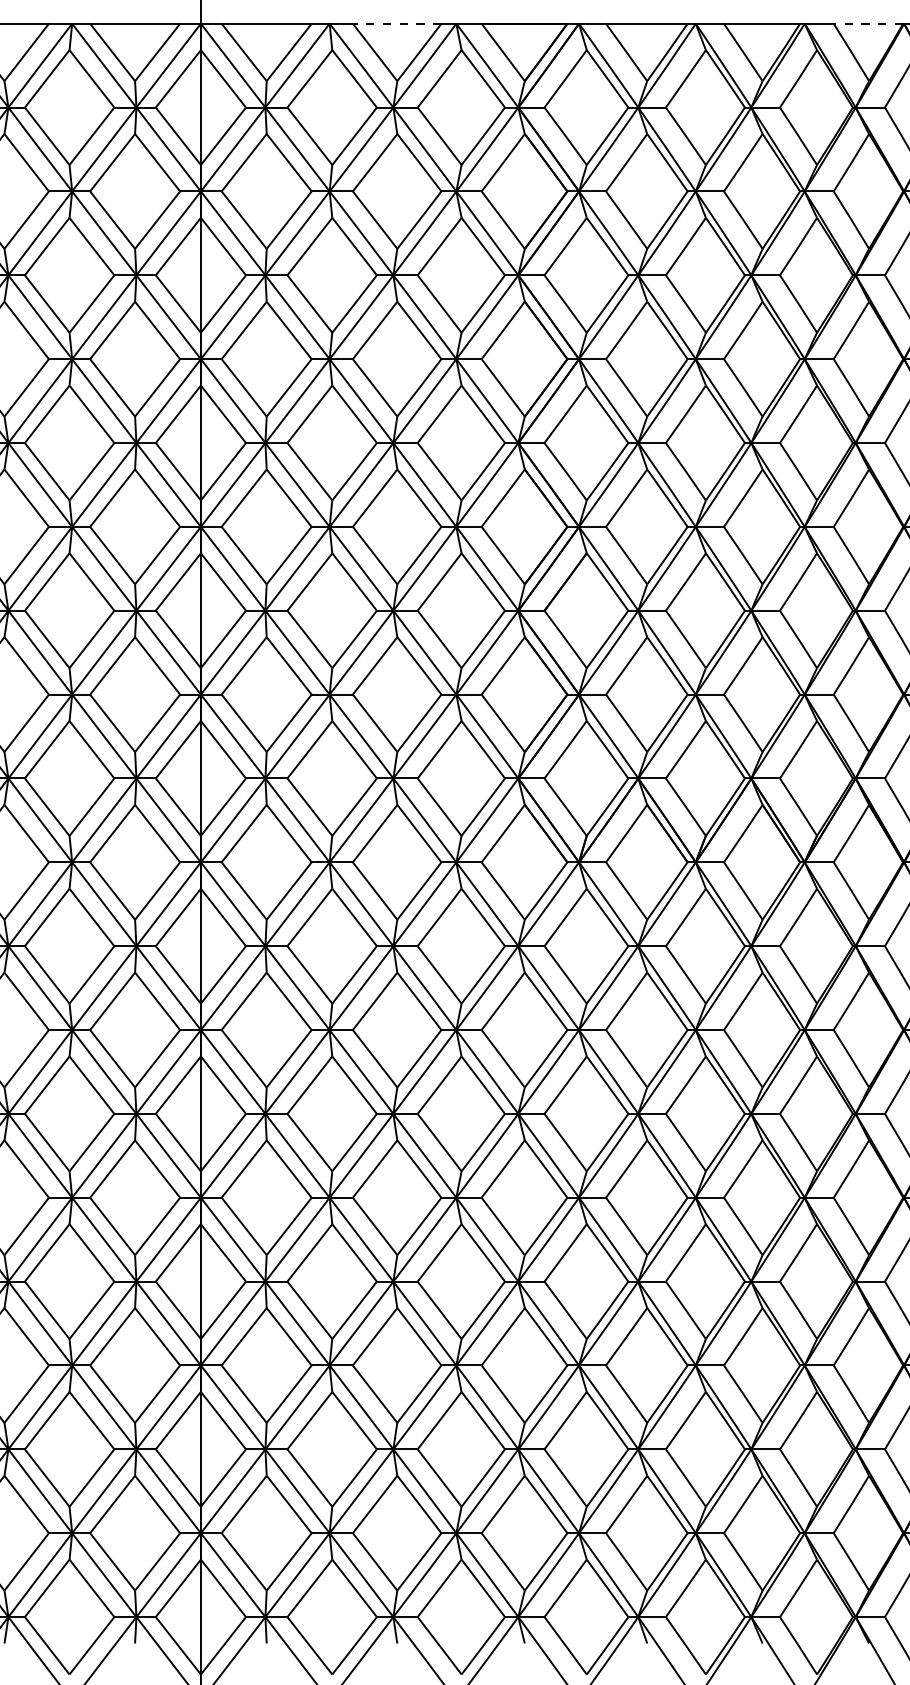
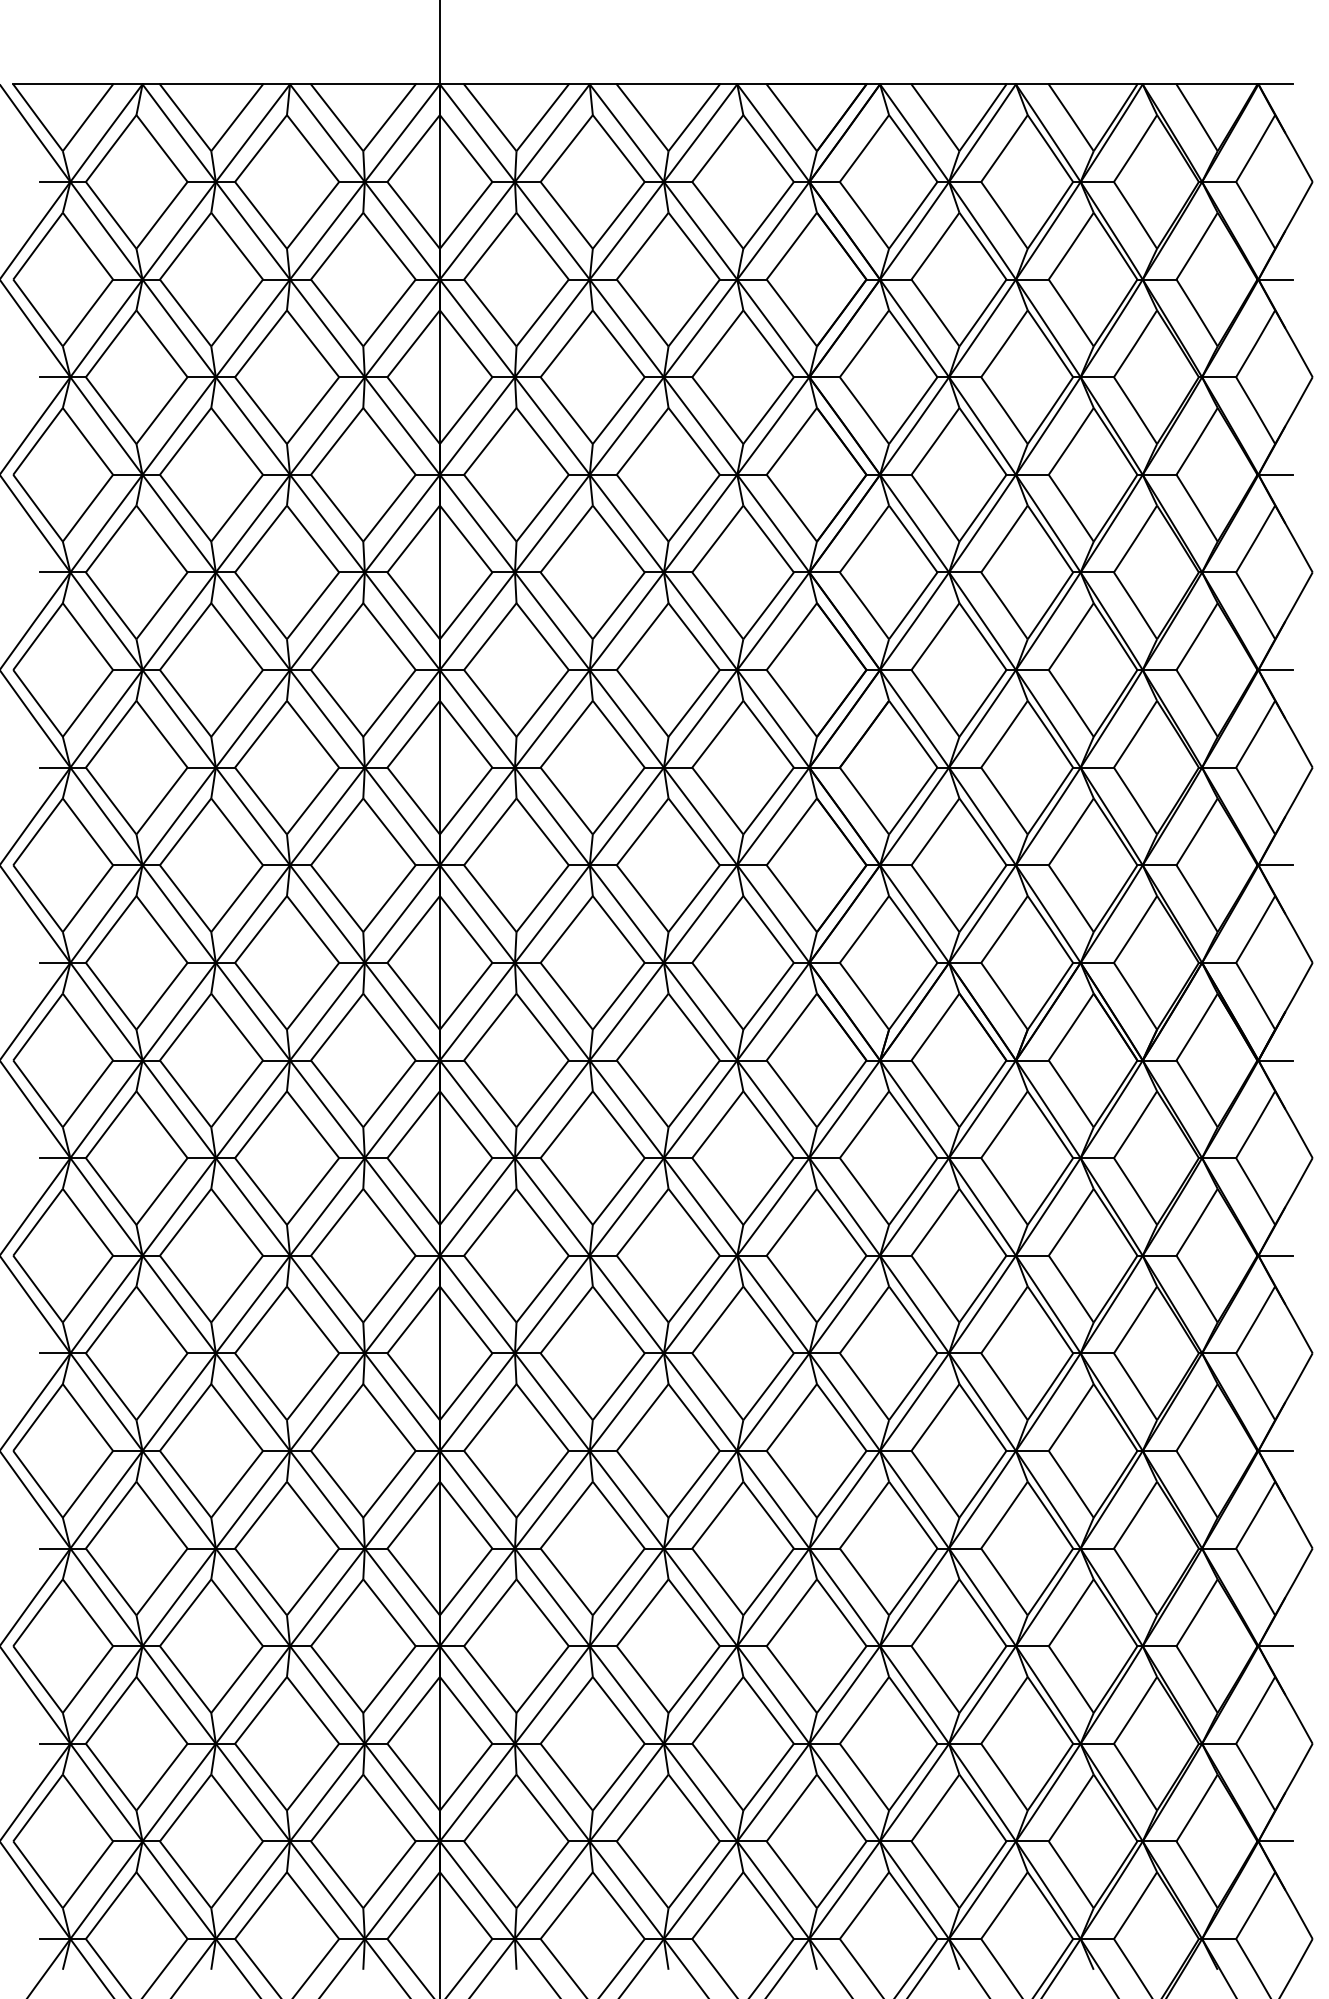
line: (397, 23) -> (668, 84), dashed -> solid
line: (868, 23) -> (1216, 84), dashed -> solid

